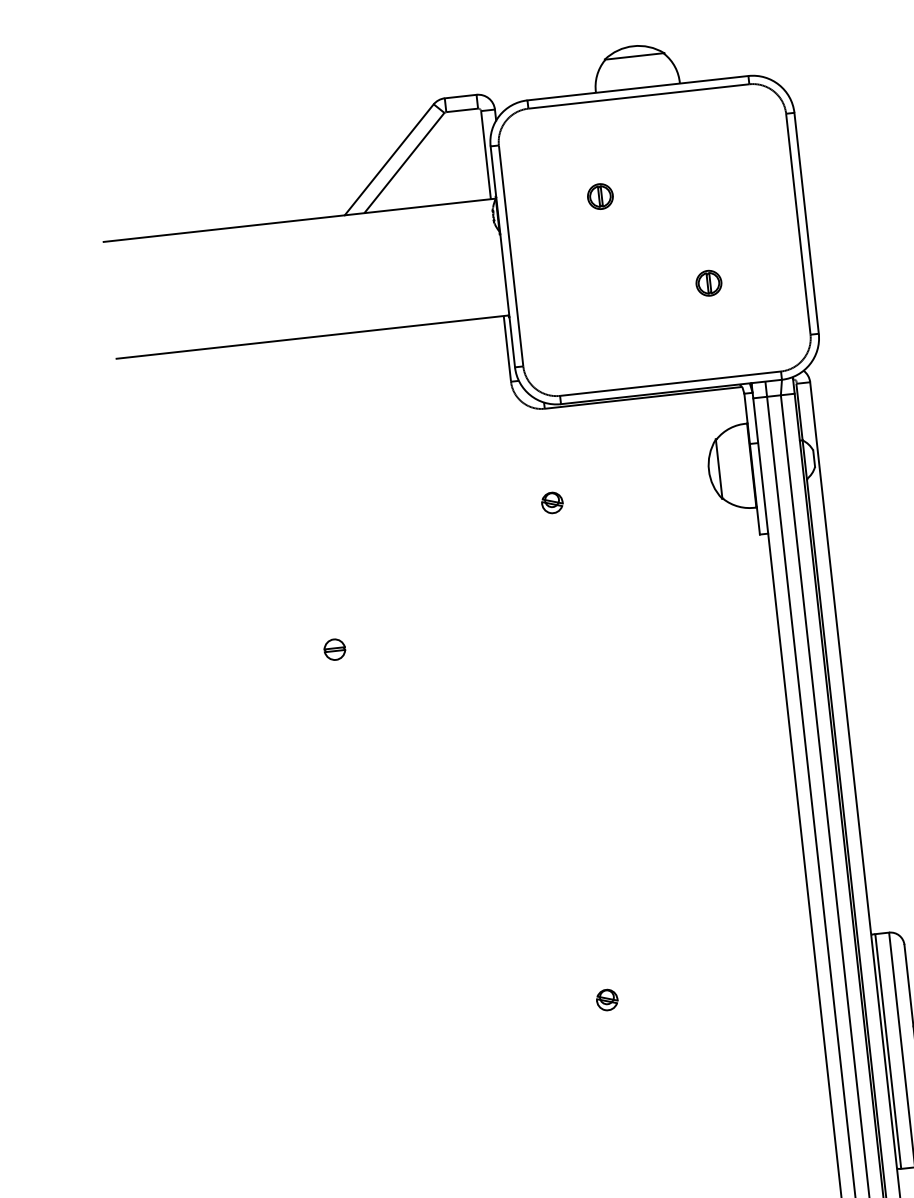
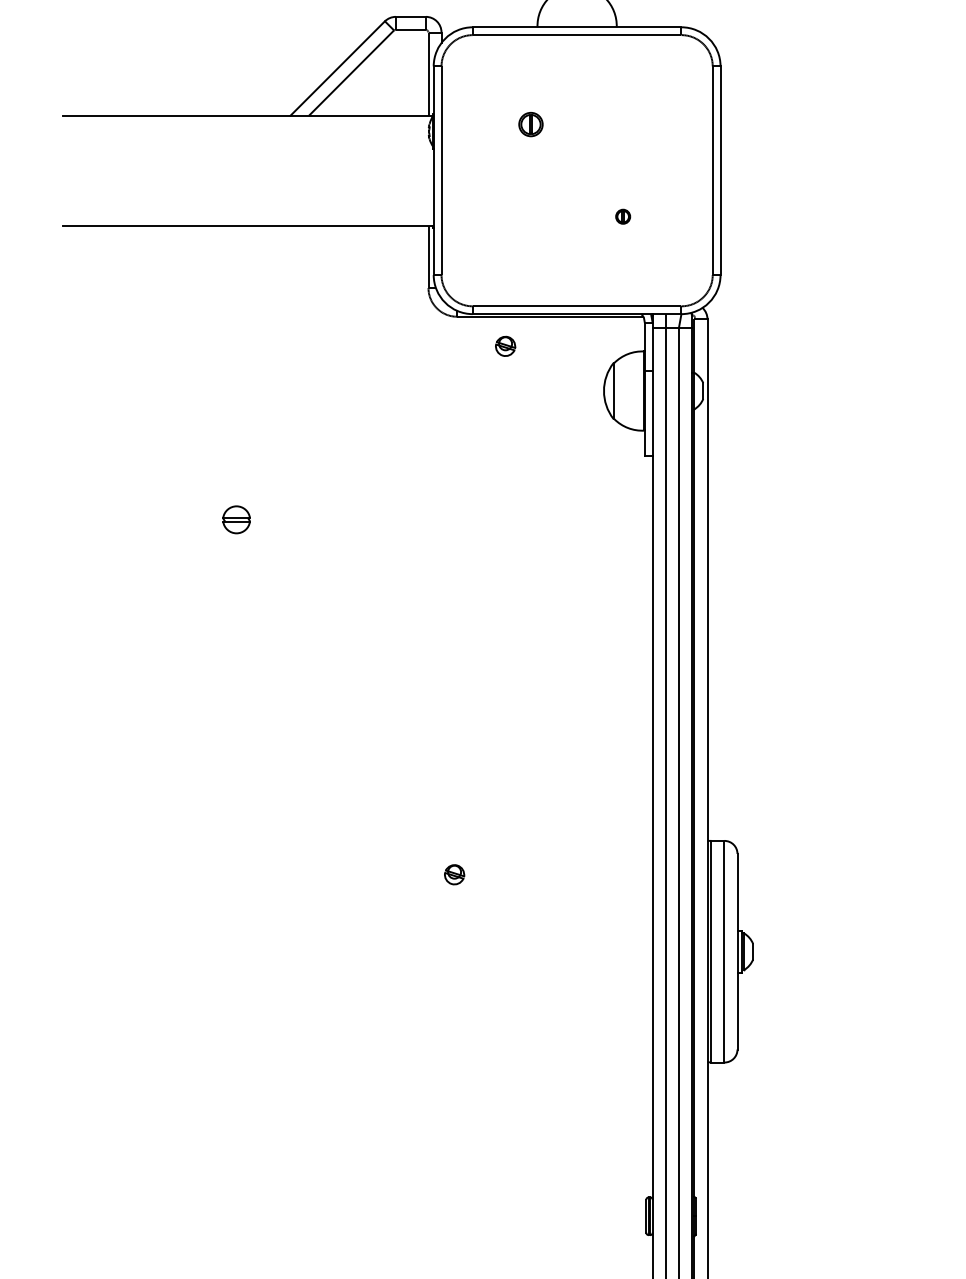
part: (708, 283) -> (622, 216), size x0.6
part: (552, 502) -> (505, 345), moved
part: (334, 649) -> (236, 519), size x1.4

